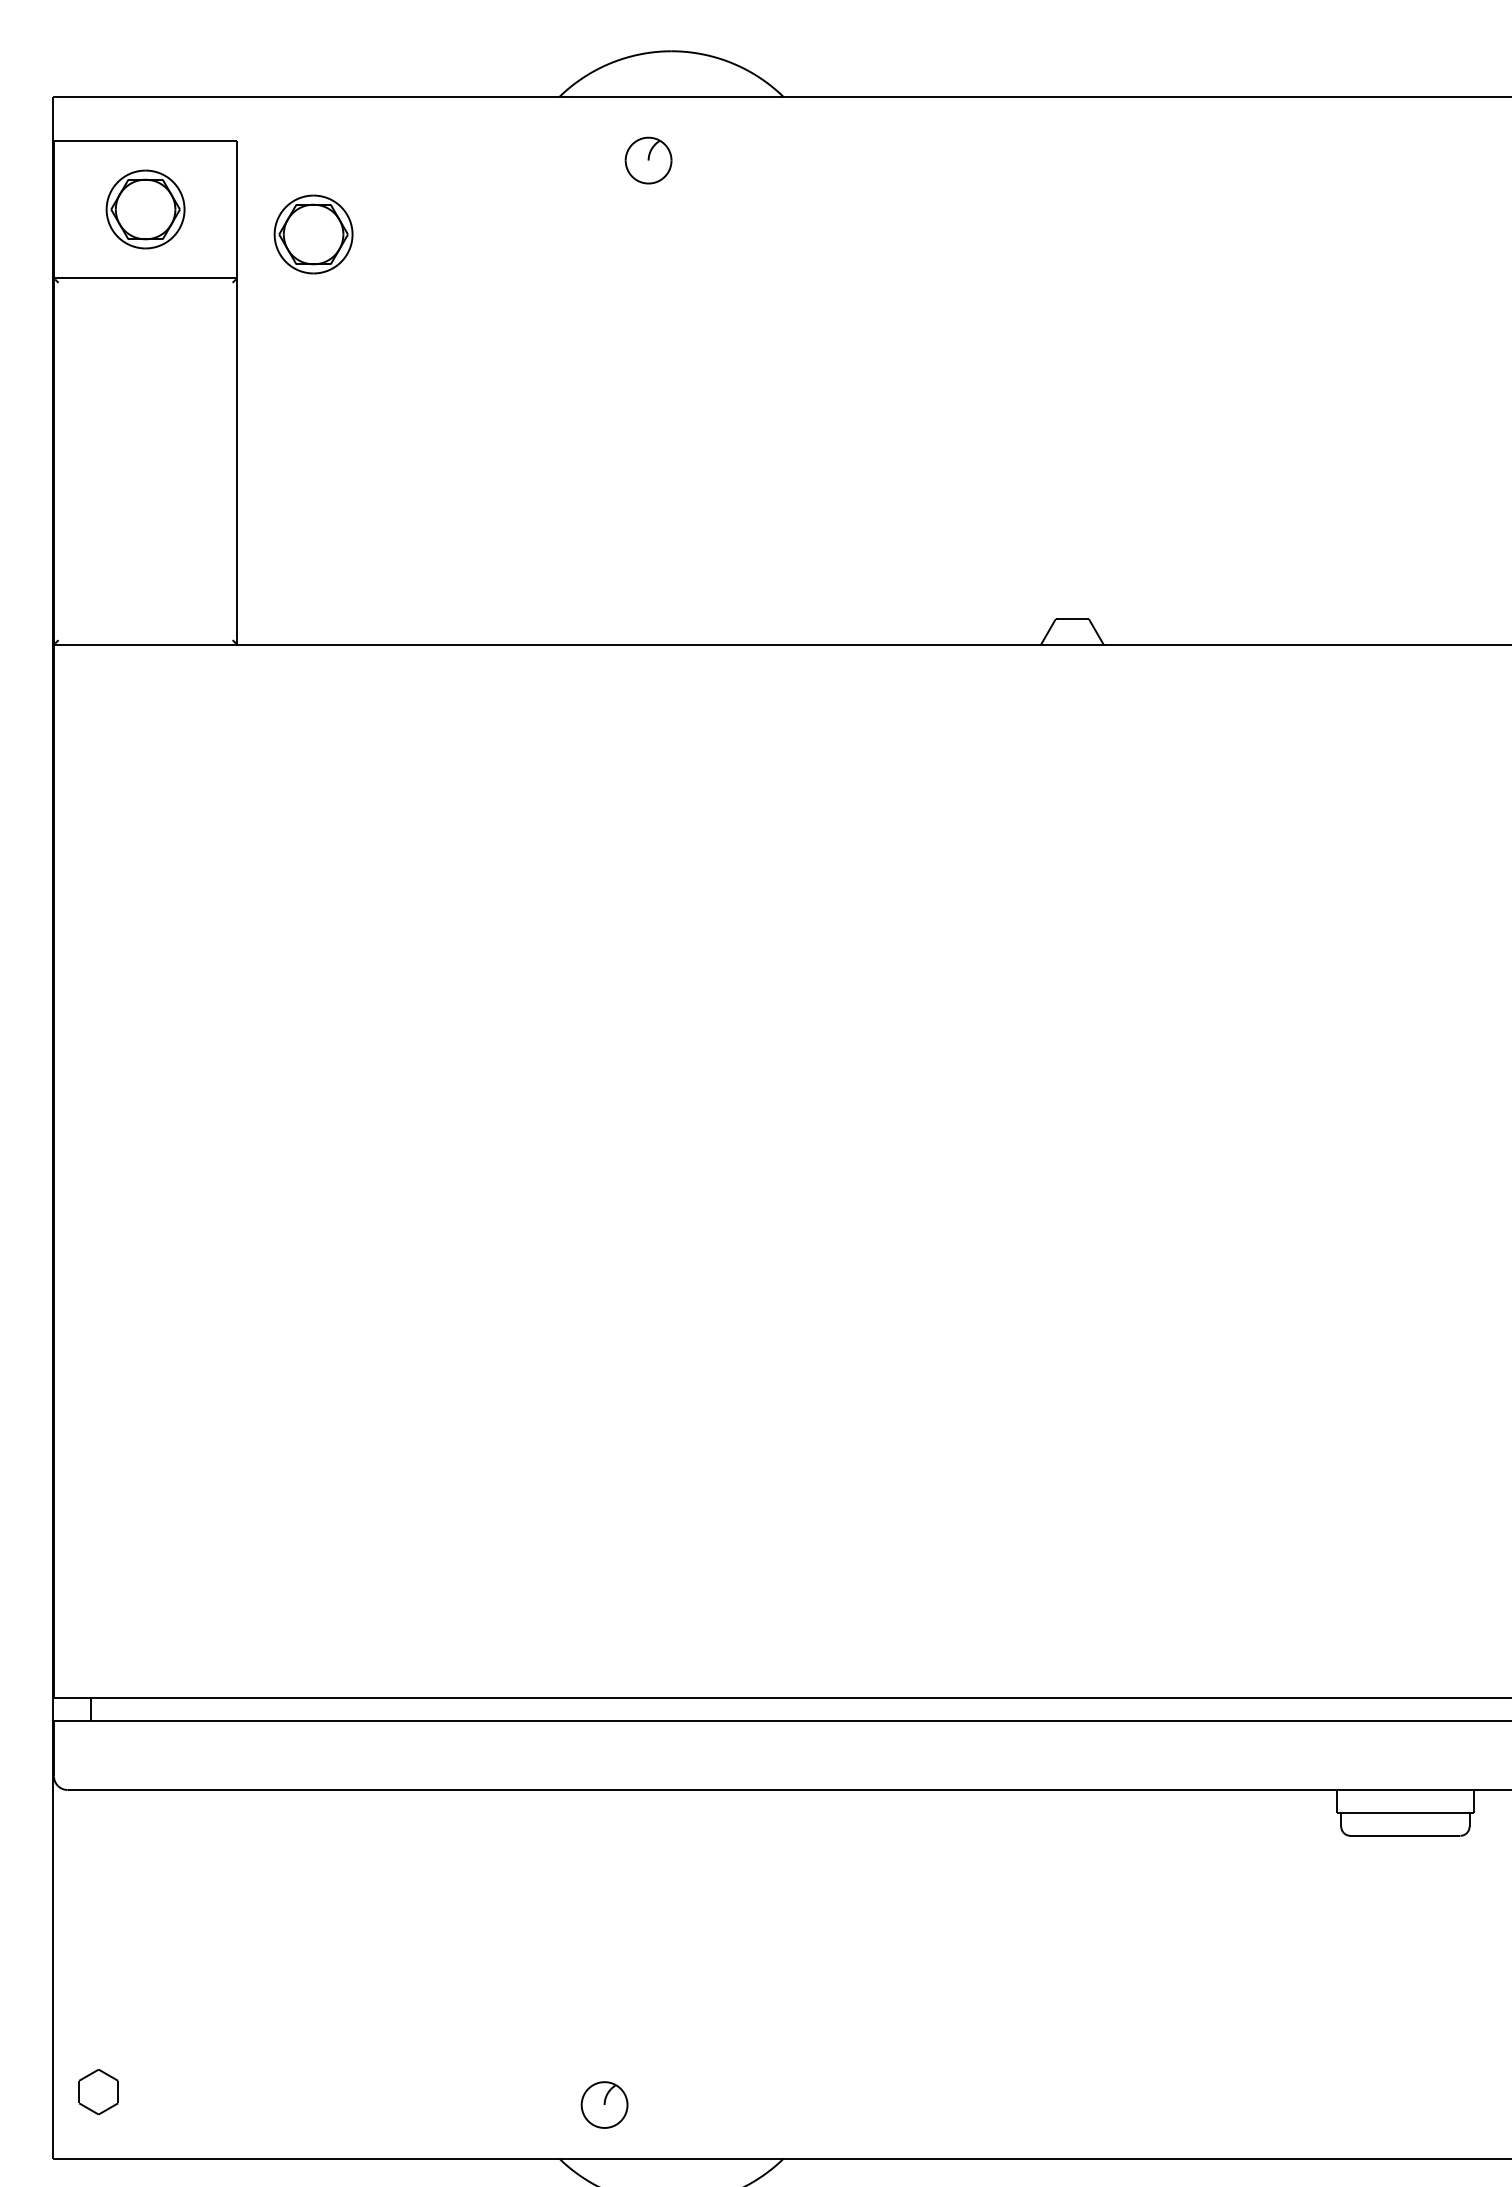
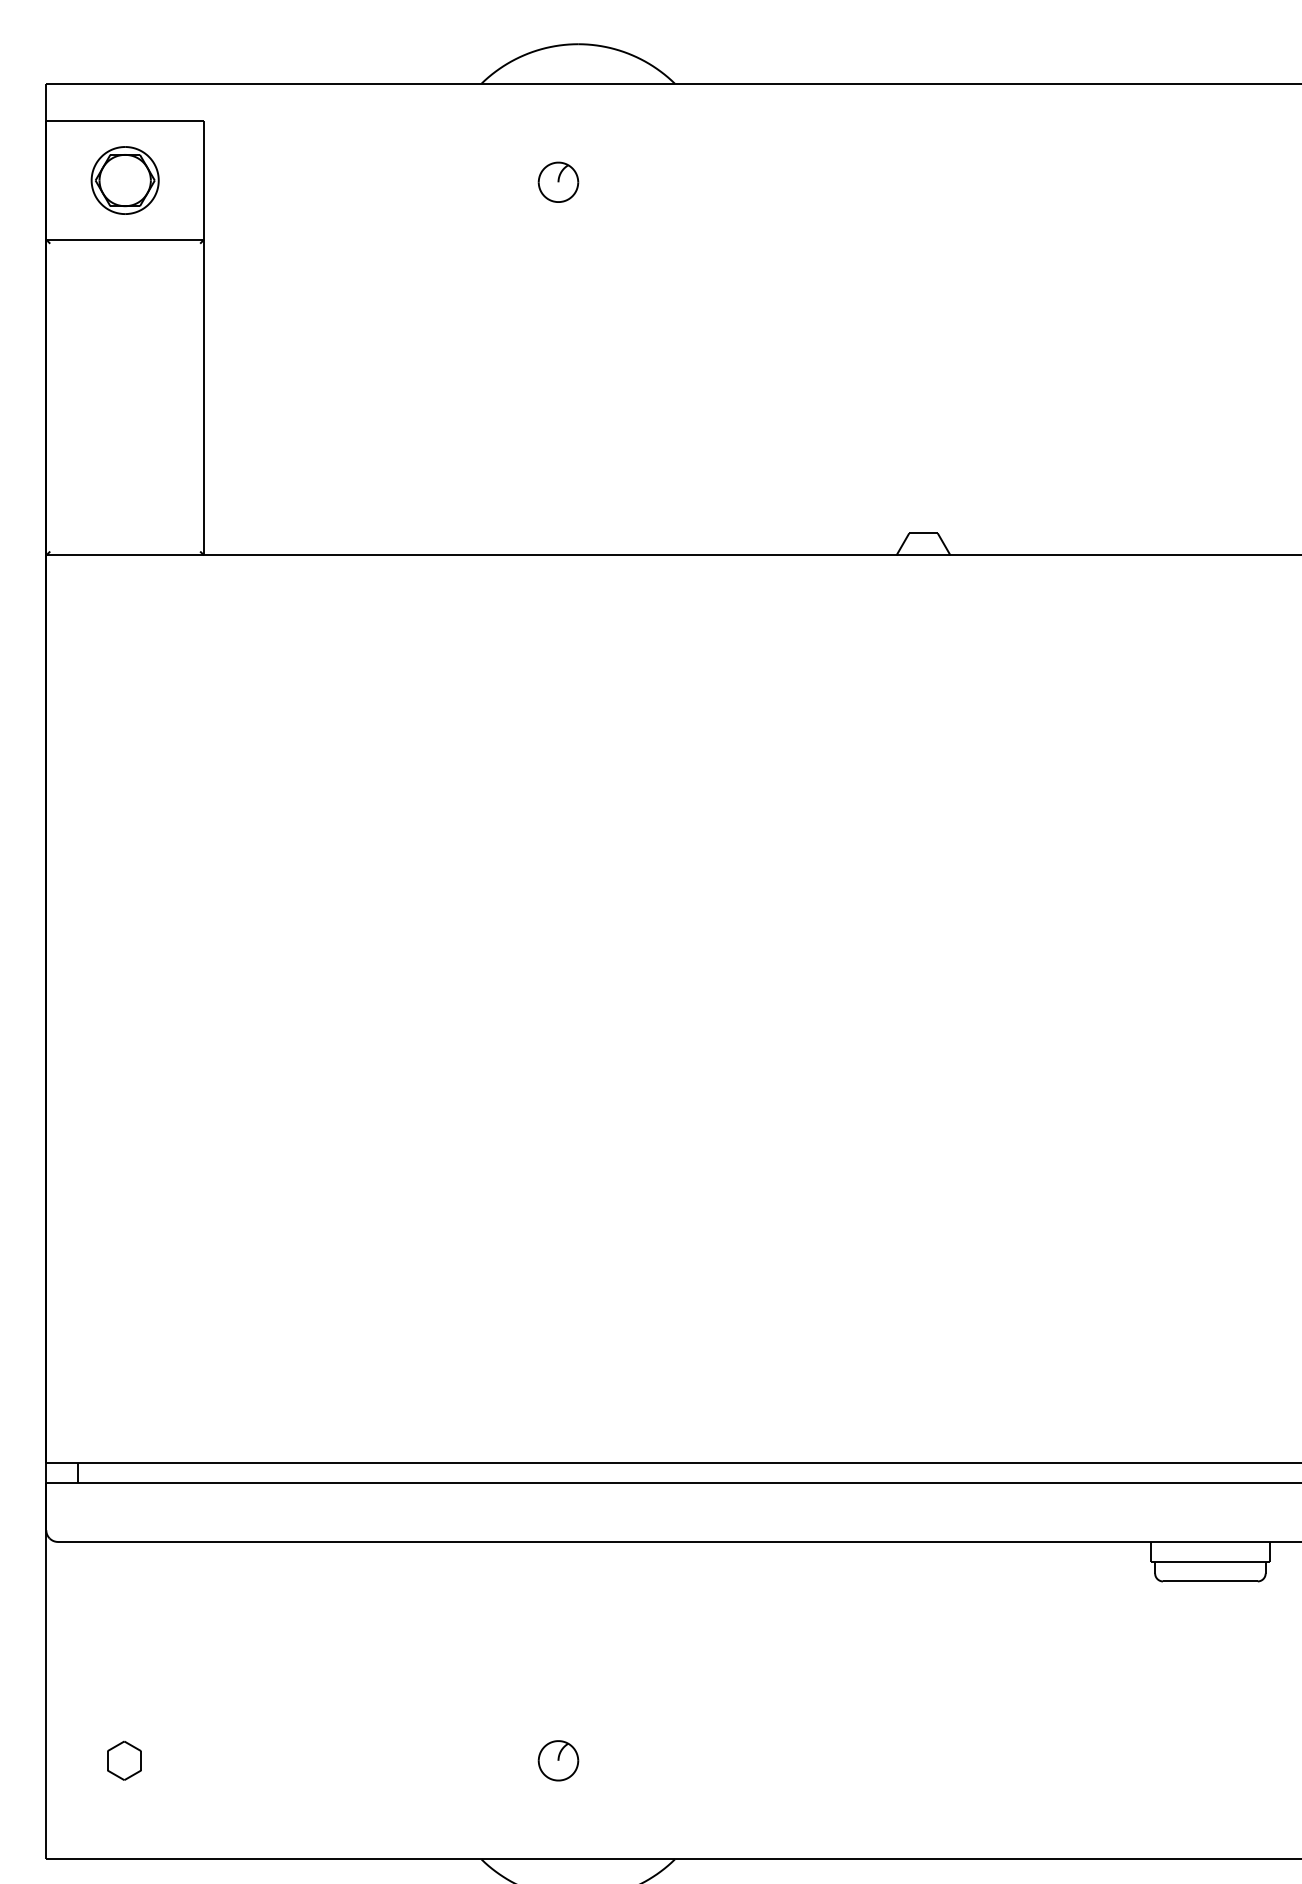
part: (648, 160) -> (558, 182), moved
part: (313, 234) -> (269, 202), removed
part: (98, 2092) -> (124, 1761), moved
part: (604, 2104) -> (558, 1760), moved

